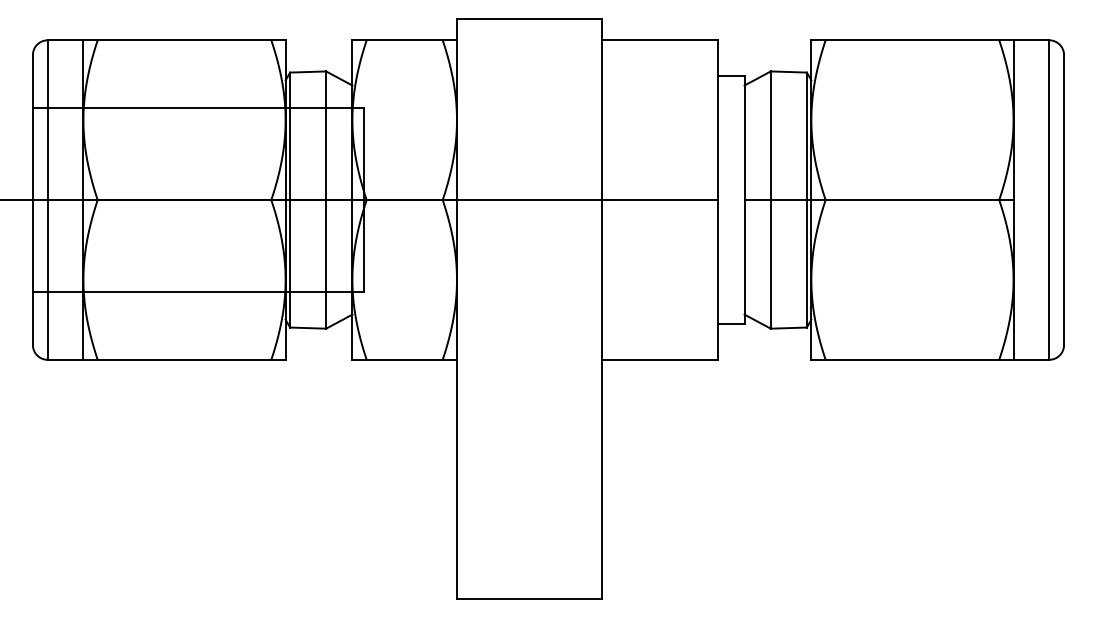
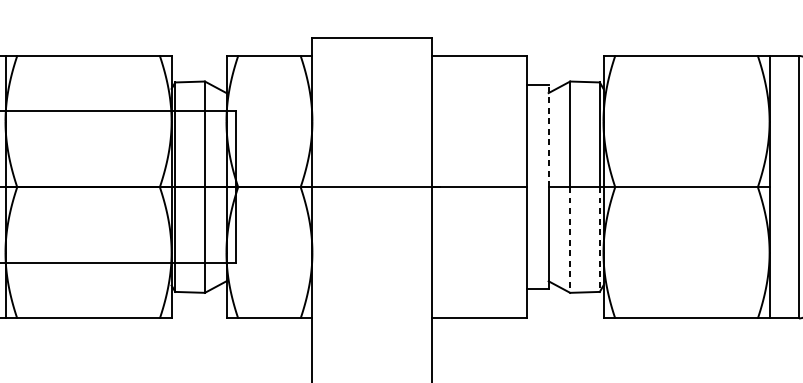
line: (744, 137) -> (548, 135), solid -> dashed
line: (806, 263) -> (599, 239), solid -> dashed
line: (770, 264) -> (569, 240), solid -> dashed

